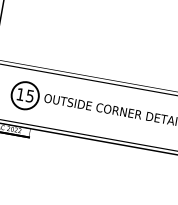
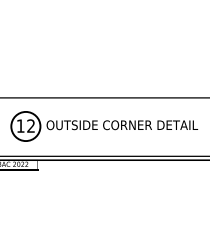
text: (29, 95) -> (30, 125), 15 -> 12

